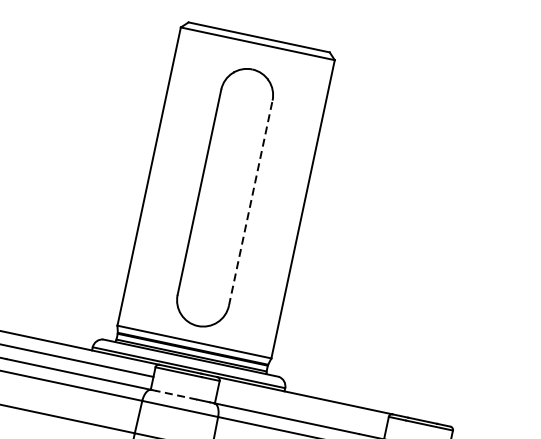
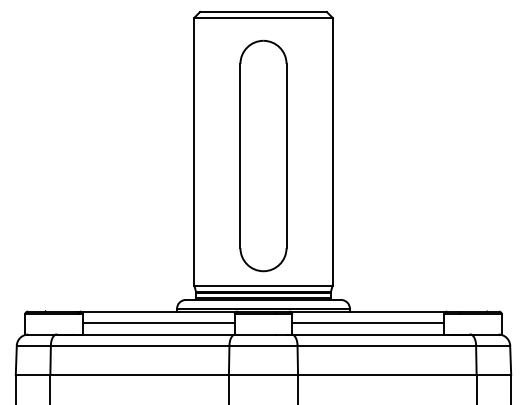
line: (250, 202) -> (286, 155), dashed -> solid
line: (176, 395) -> (257, 334), dashed -> solid
line: (302, 409) -> (368, 323), added

